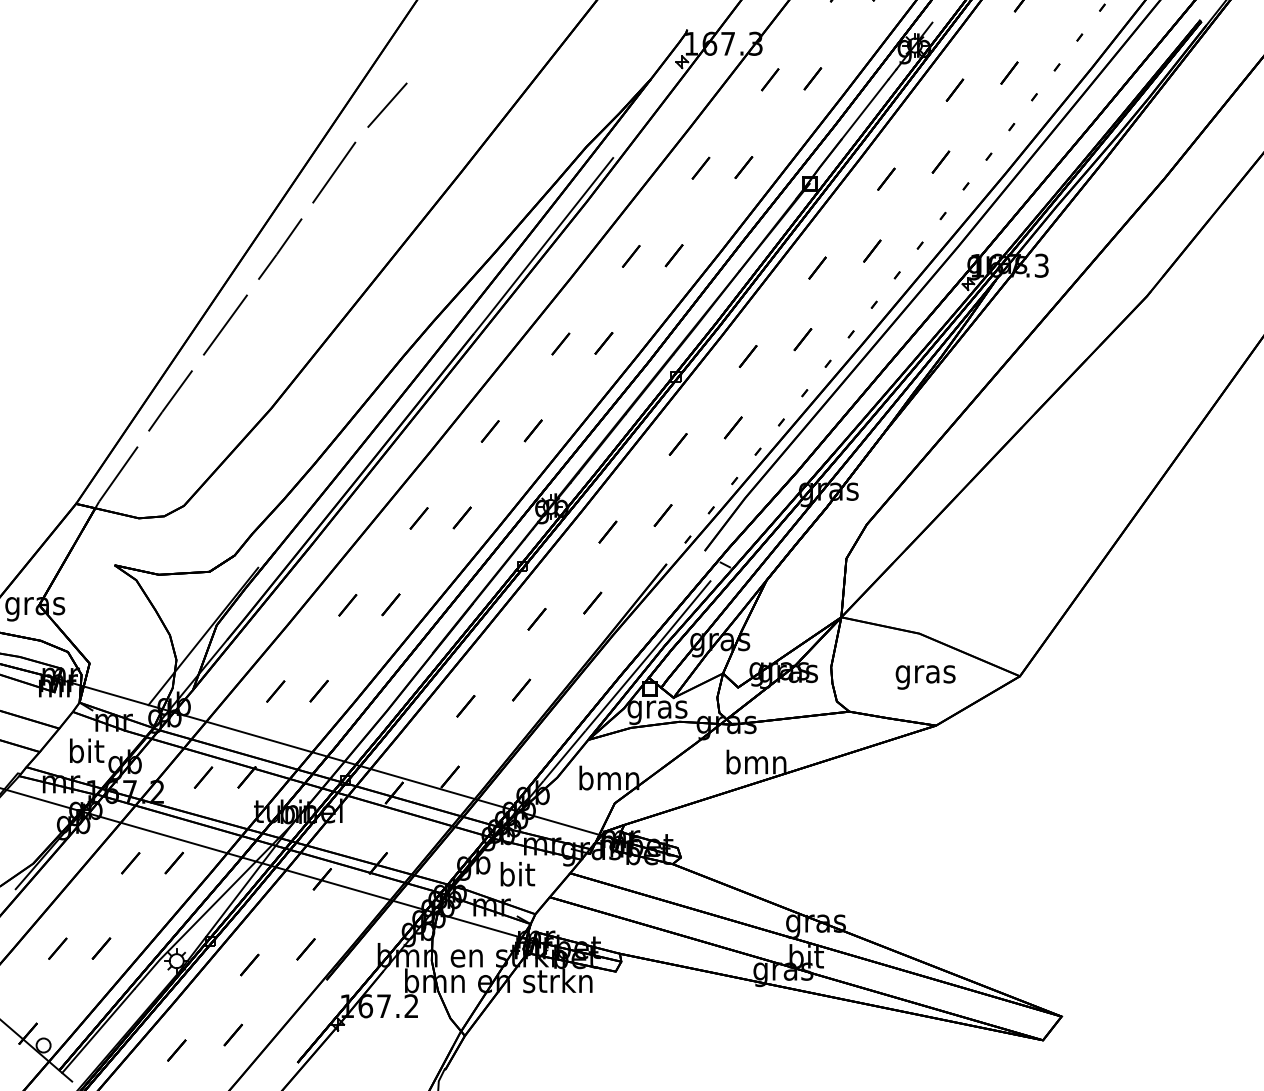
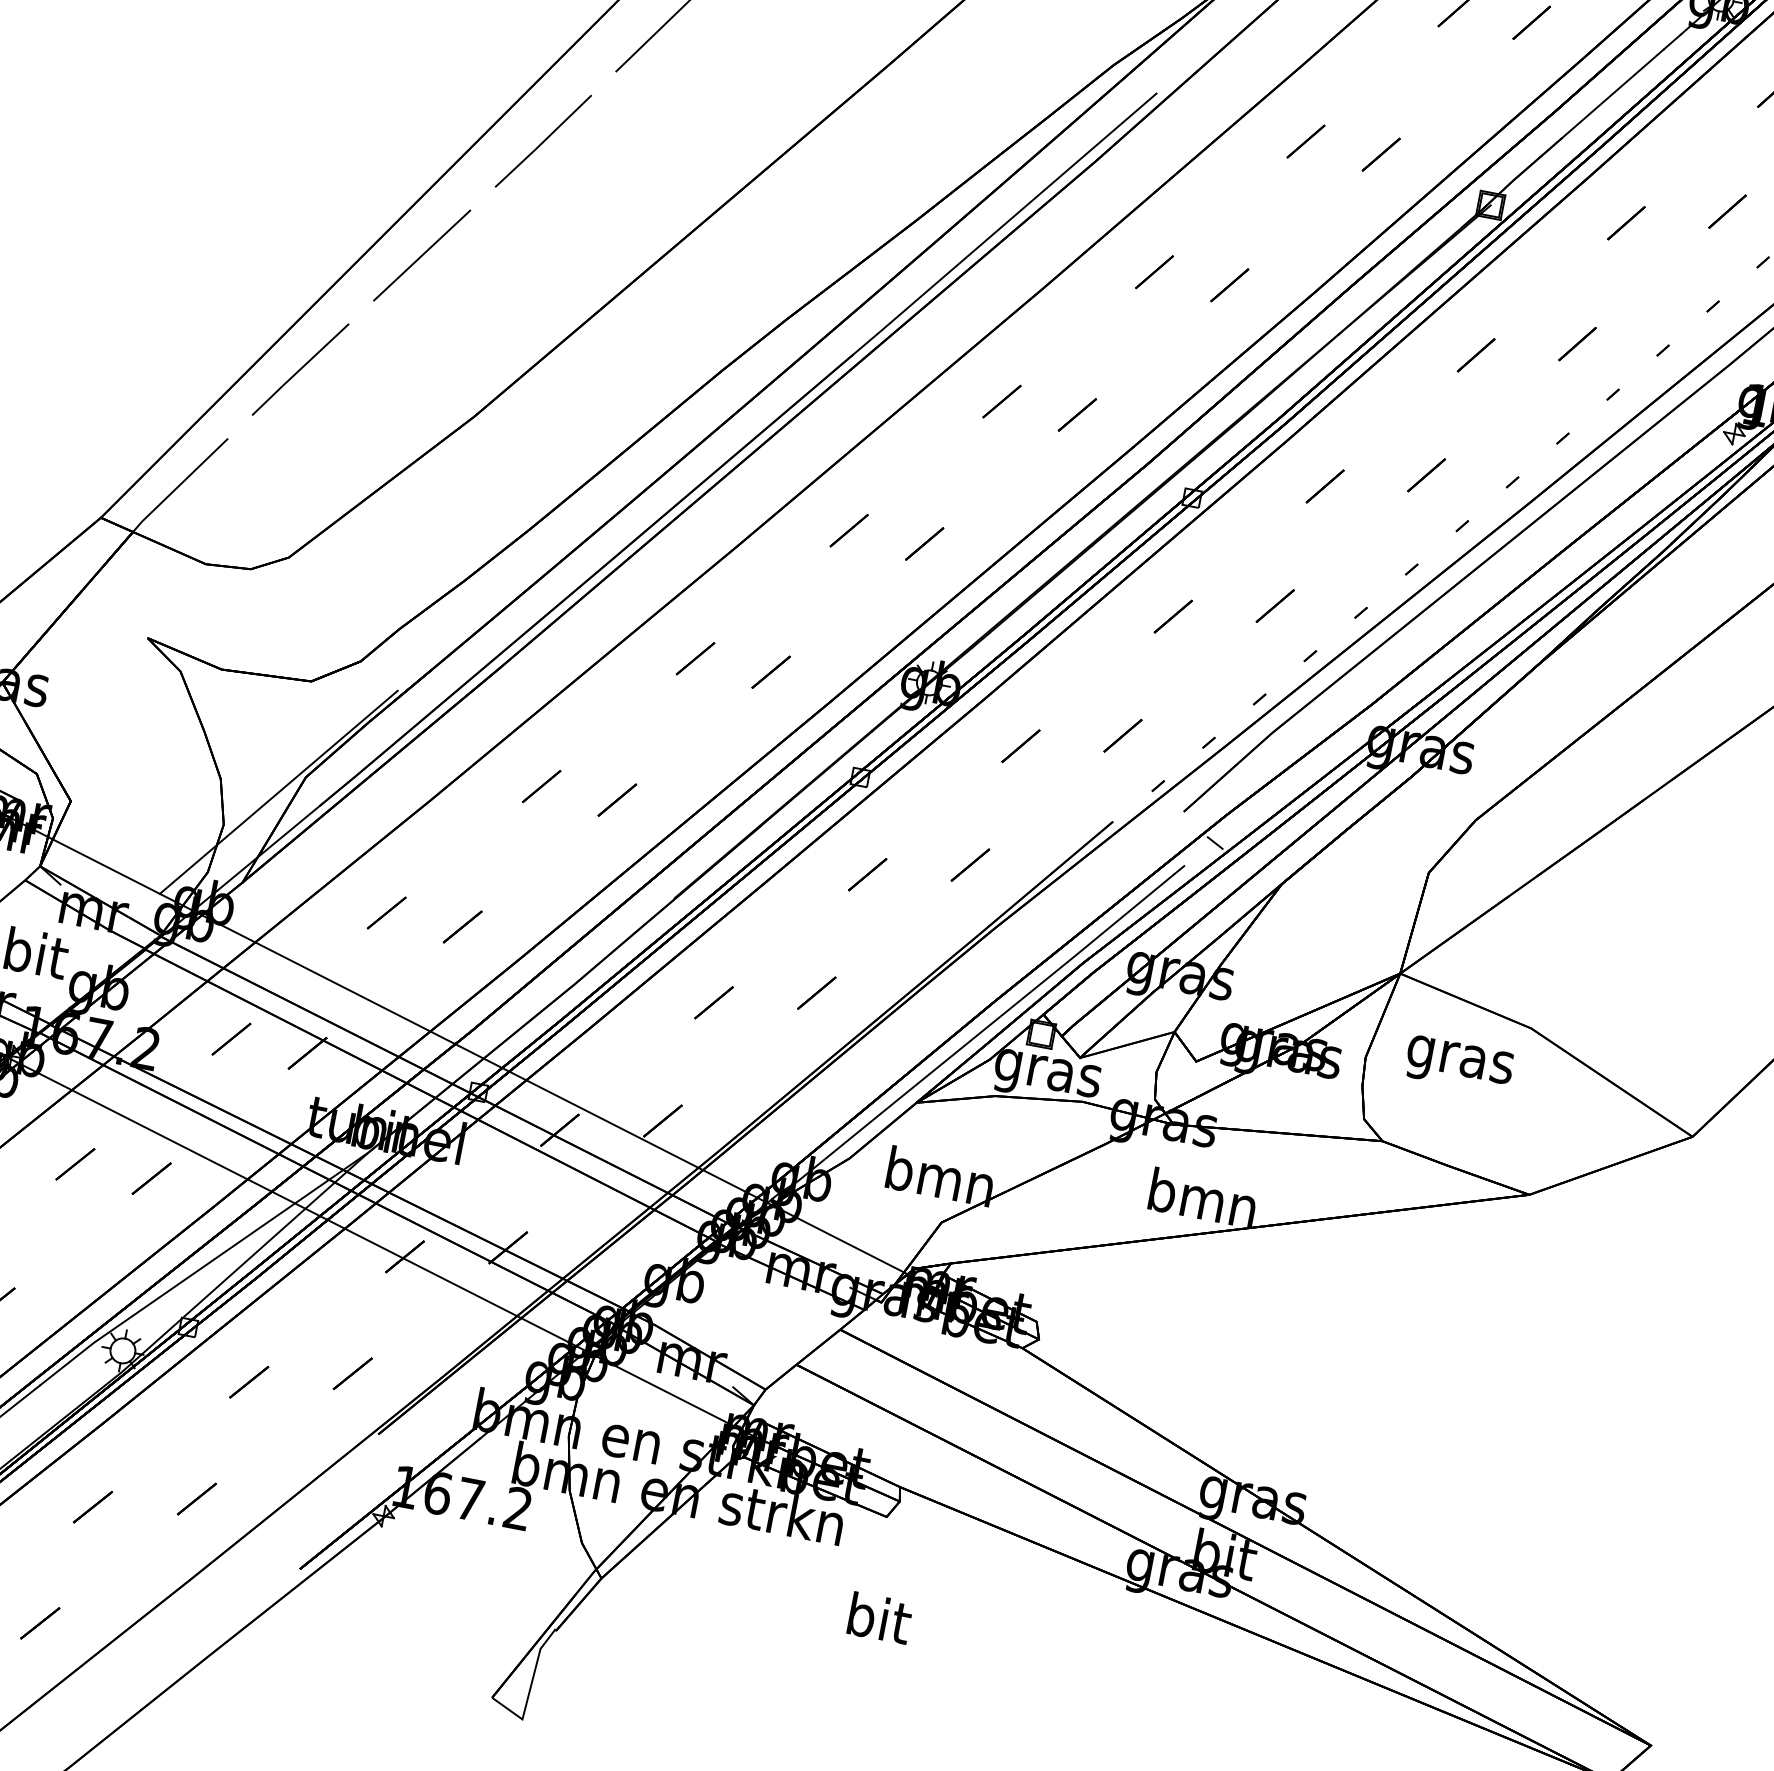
text: (925, 677) -> (1459, 1065), moved
text: (517, 874) -> (879, 1618), moved

